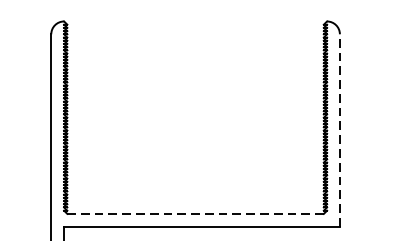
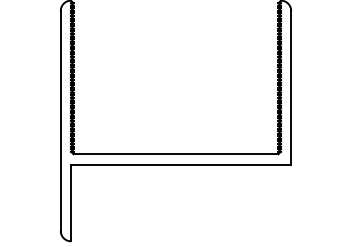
line: (340, 130) -> (291, 87), dashed -> solid
line: (194, 214) -> (175, 154), dashed -> solid

